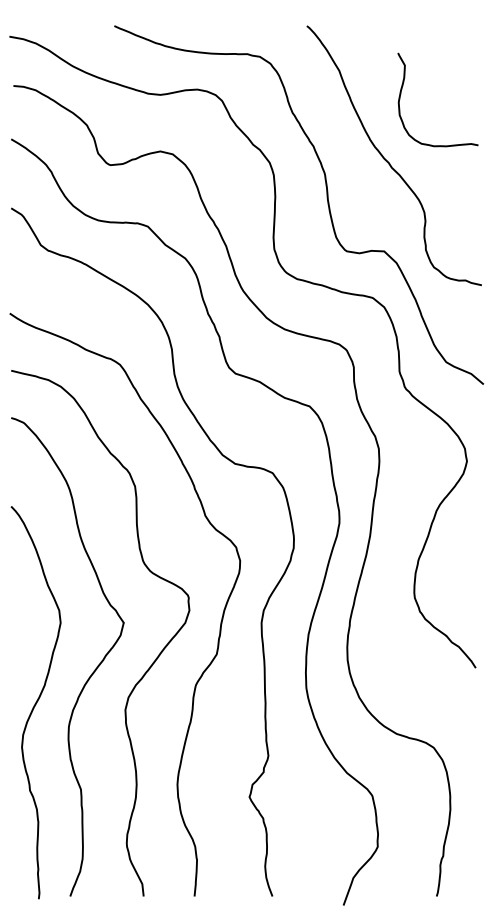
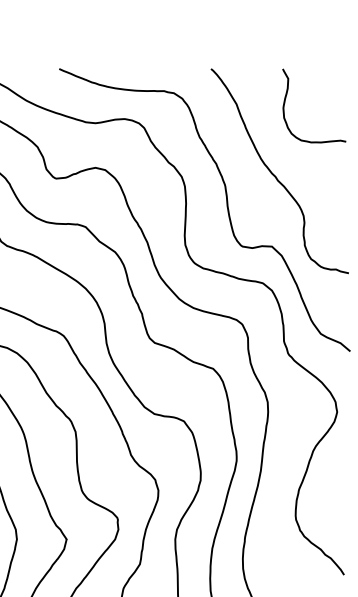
curve: (401, 94) -> (285, 101), moved

